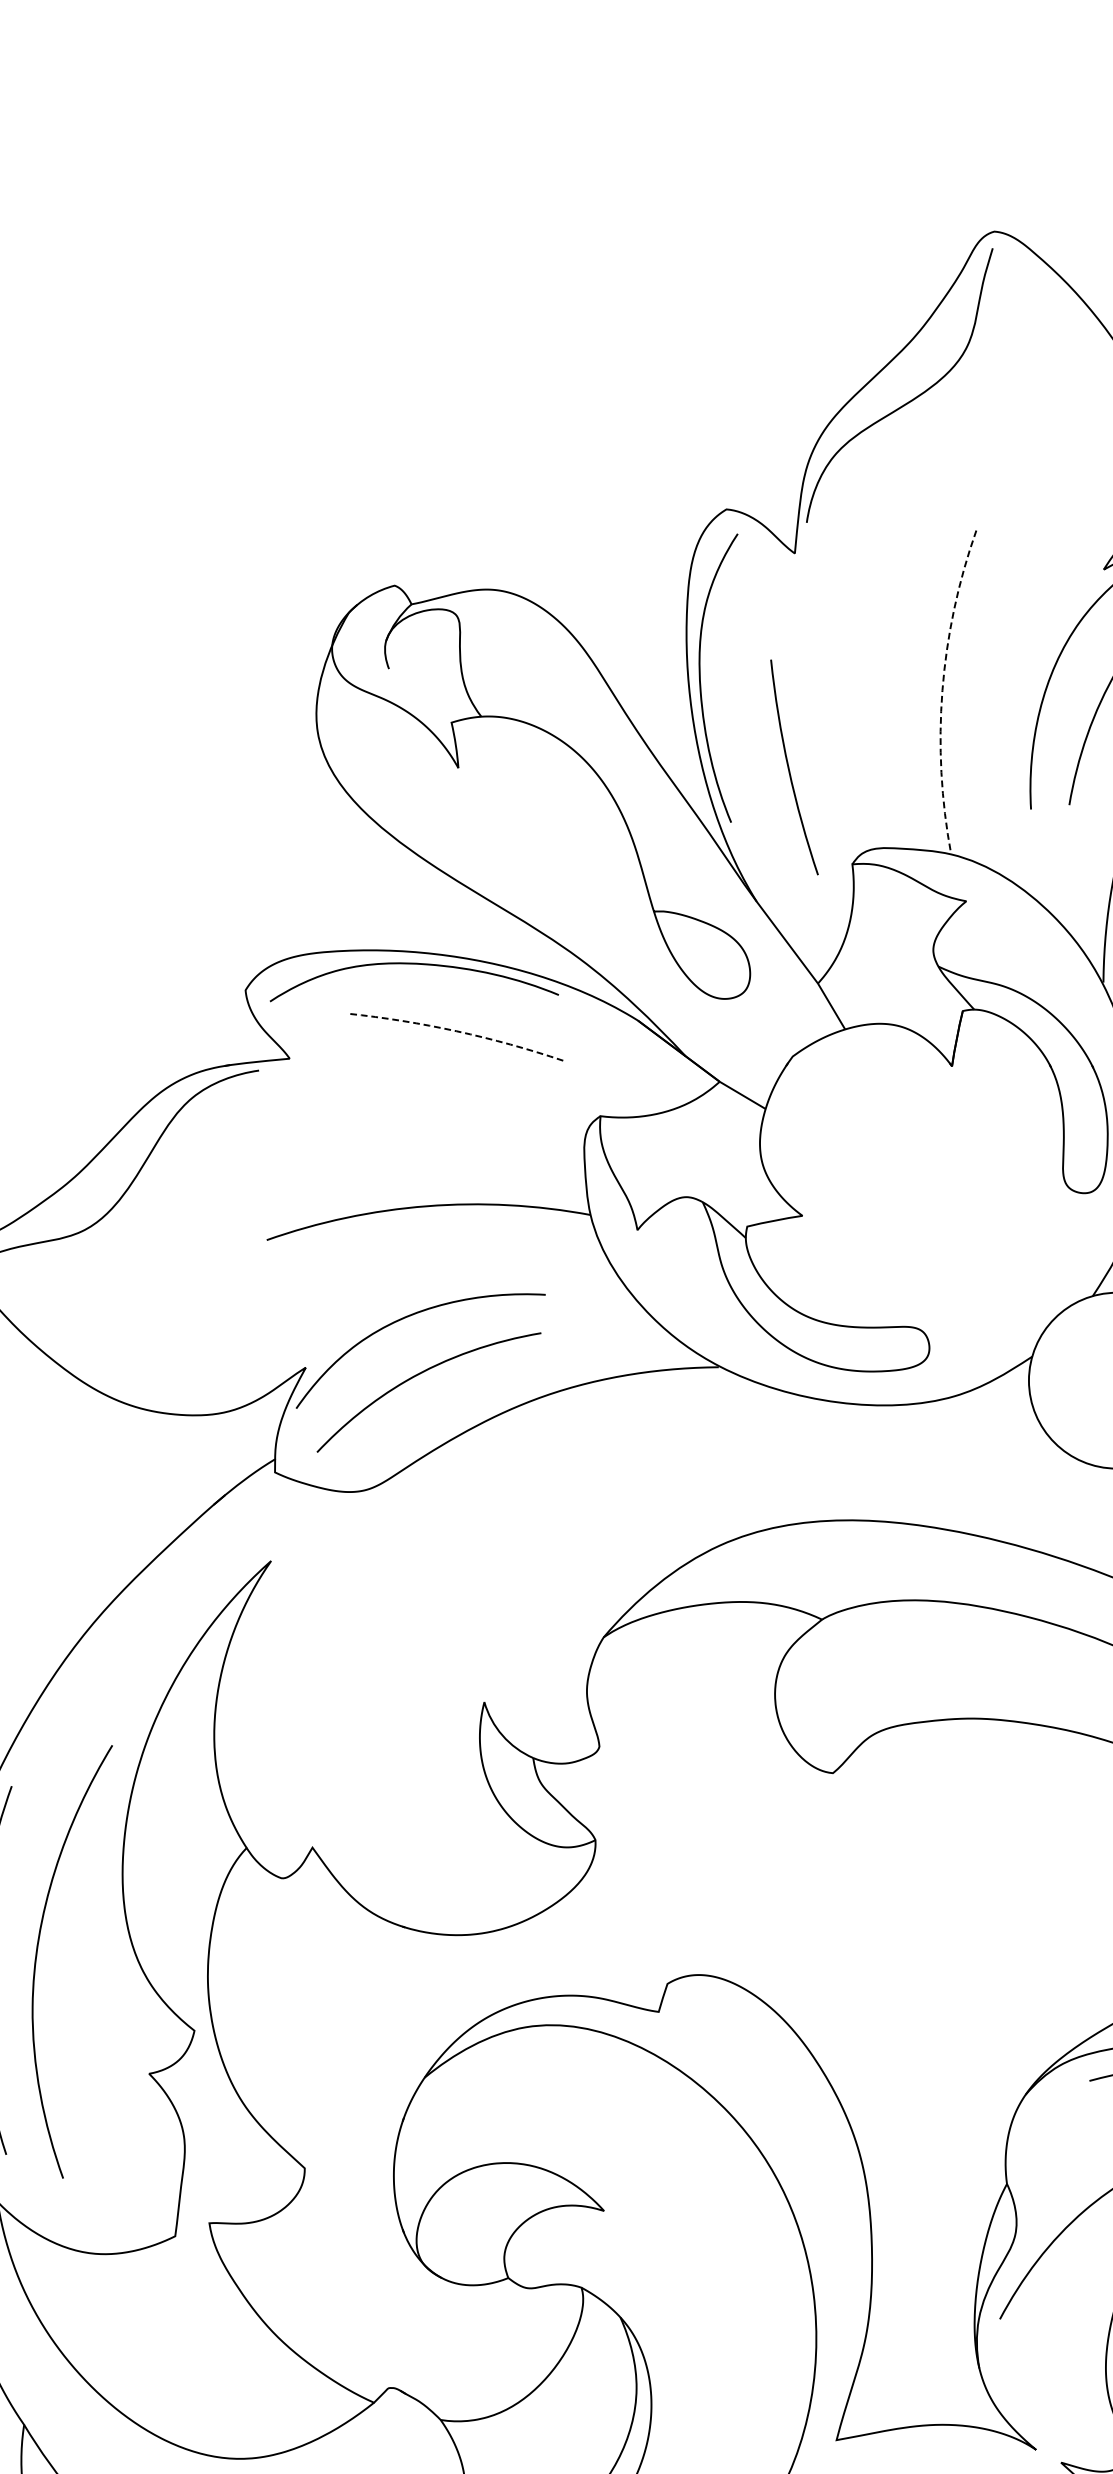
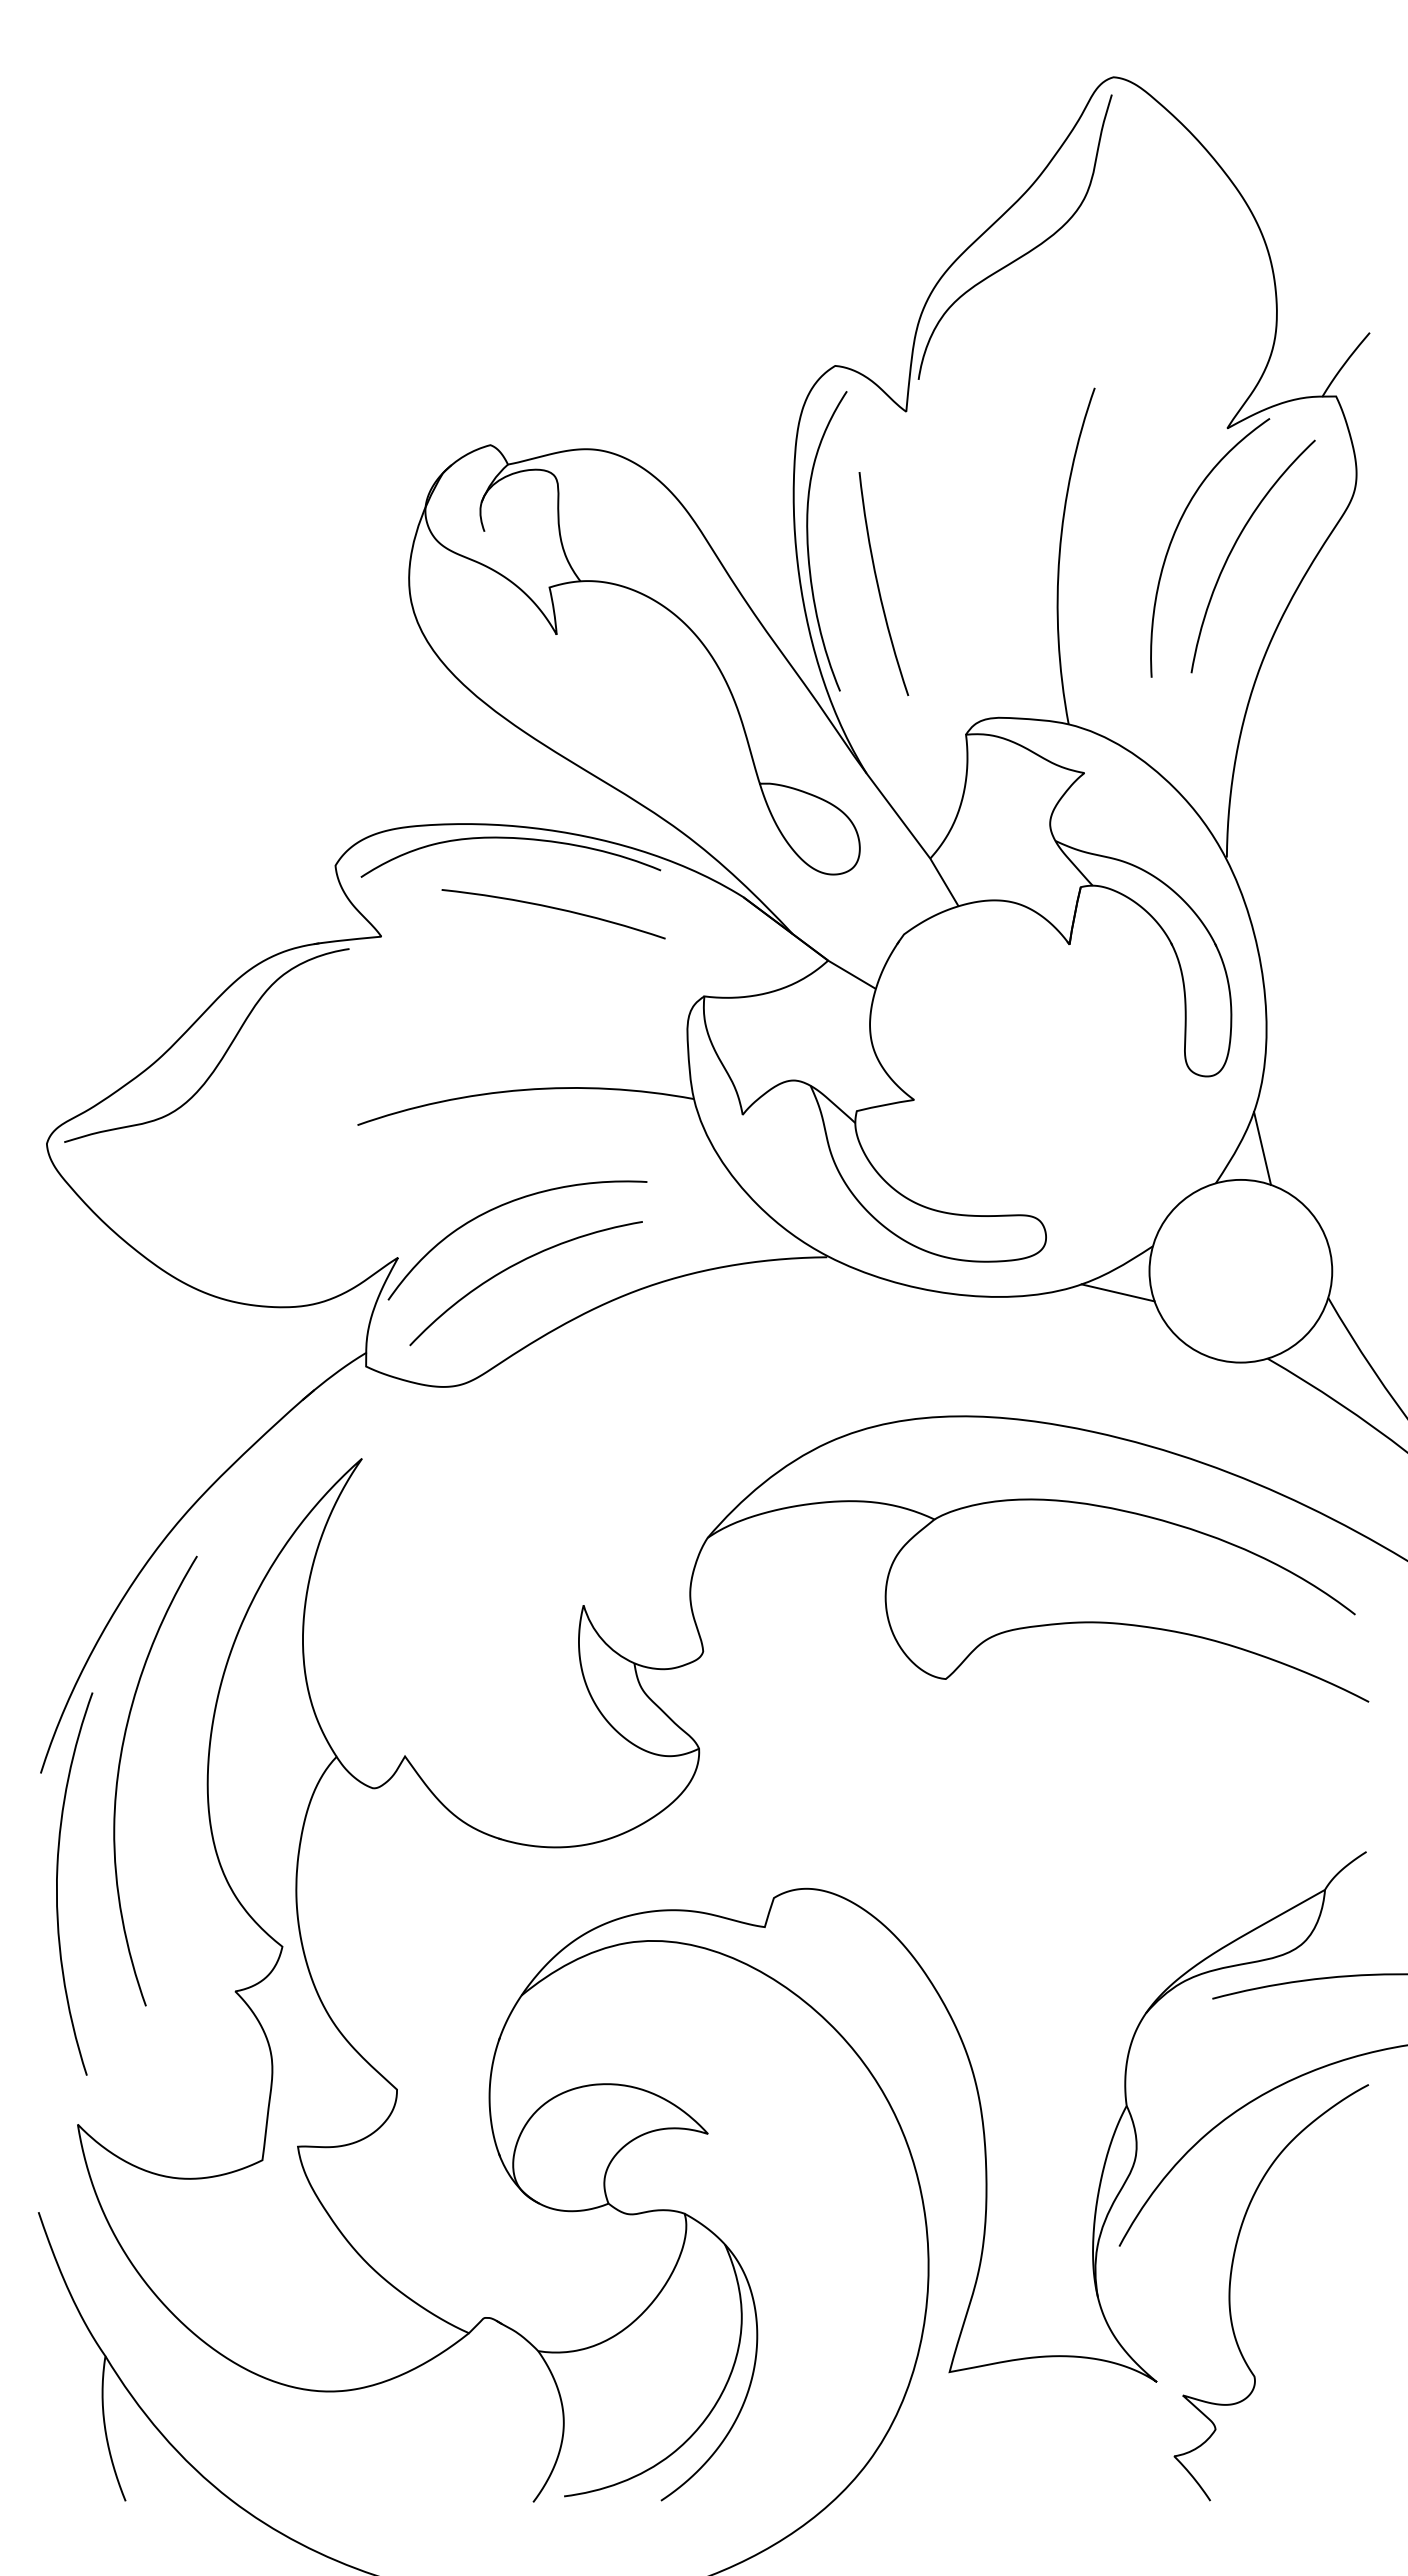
arc: (942, 690) -> (1059, 554), dashed -> solid
arc: (789, 766) -> (878, 583), moved
arc: (456, 1031) -> (554, 908), dashed -> solid
line: (998, 1401) -> (1117, 1292), added
curve: (37, 1954) -> (119, 1773), moved

